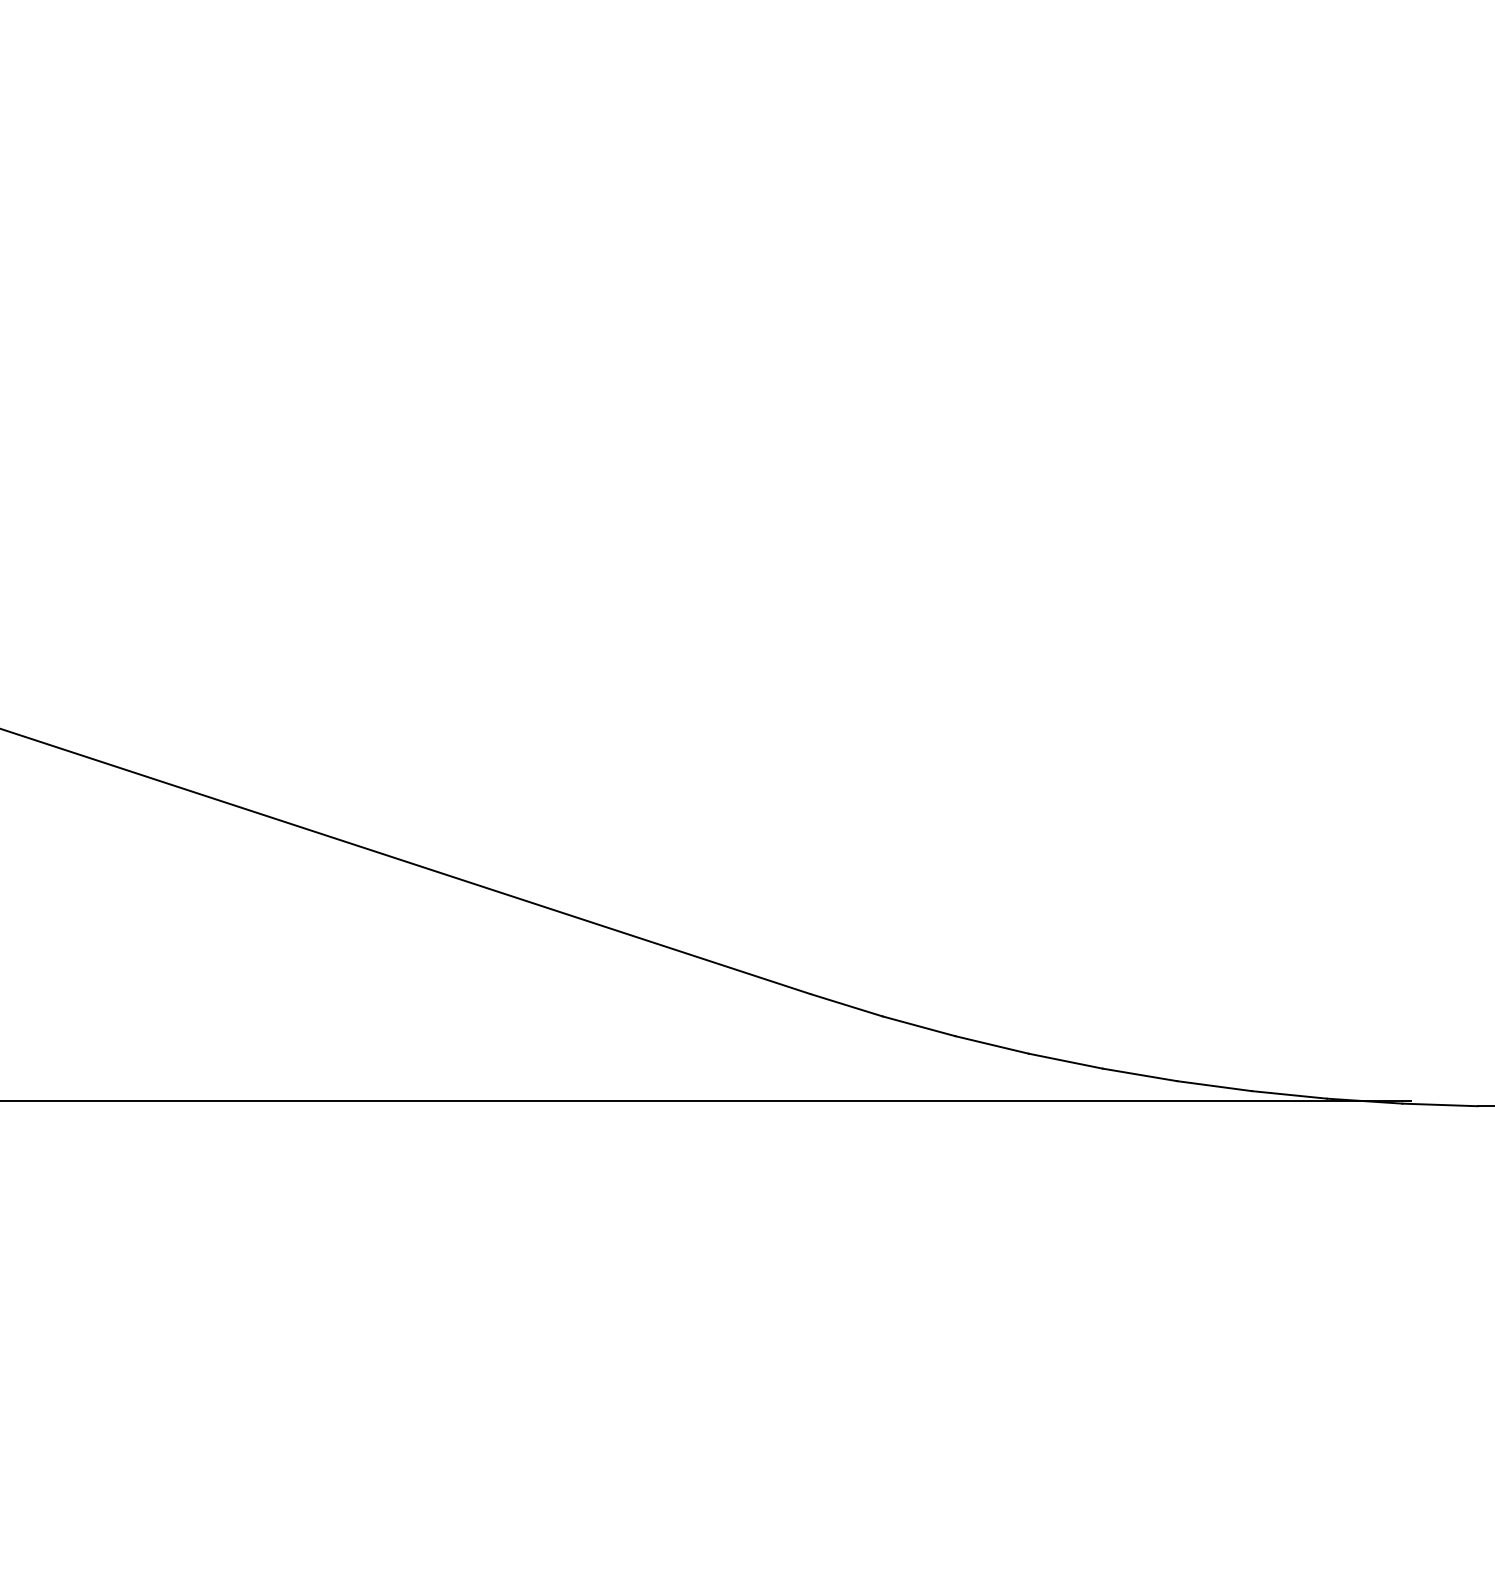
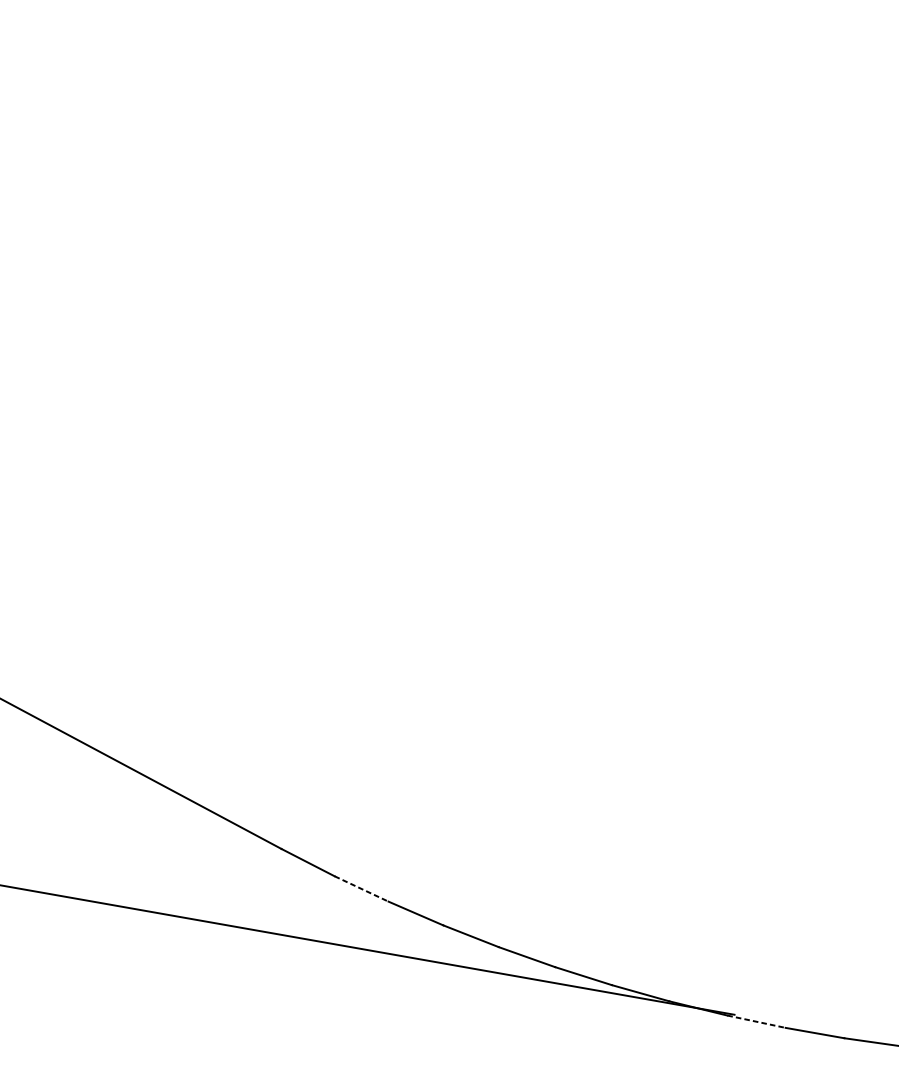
line: (919, 1026) -> (361, 889), solid -> dashed
line: (1440, 1104) -> (756, 1021), solid -> dashed

